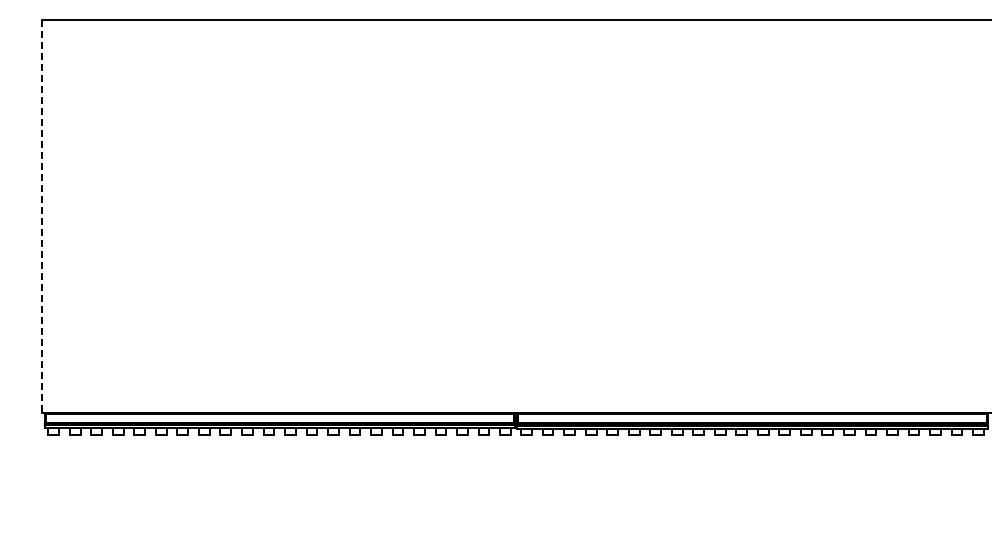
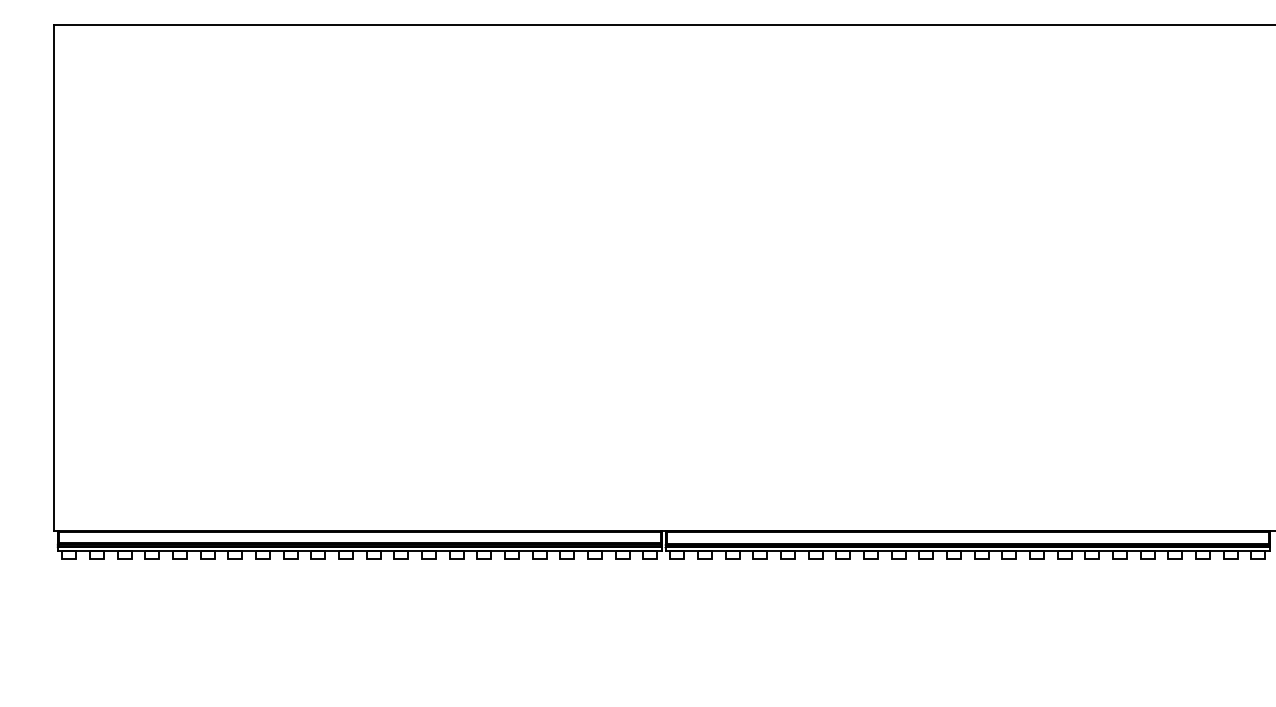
line: (41, 216) -> (53, 278), dashed -> solid

